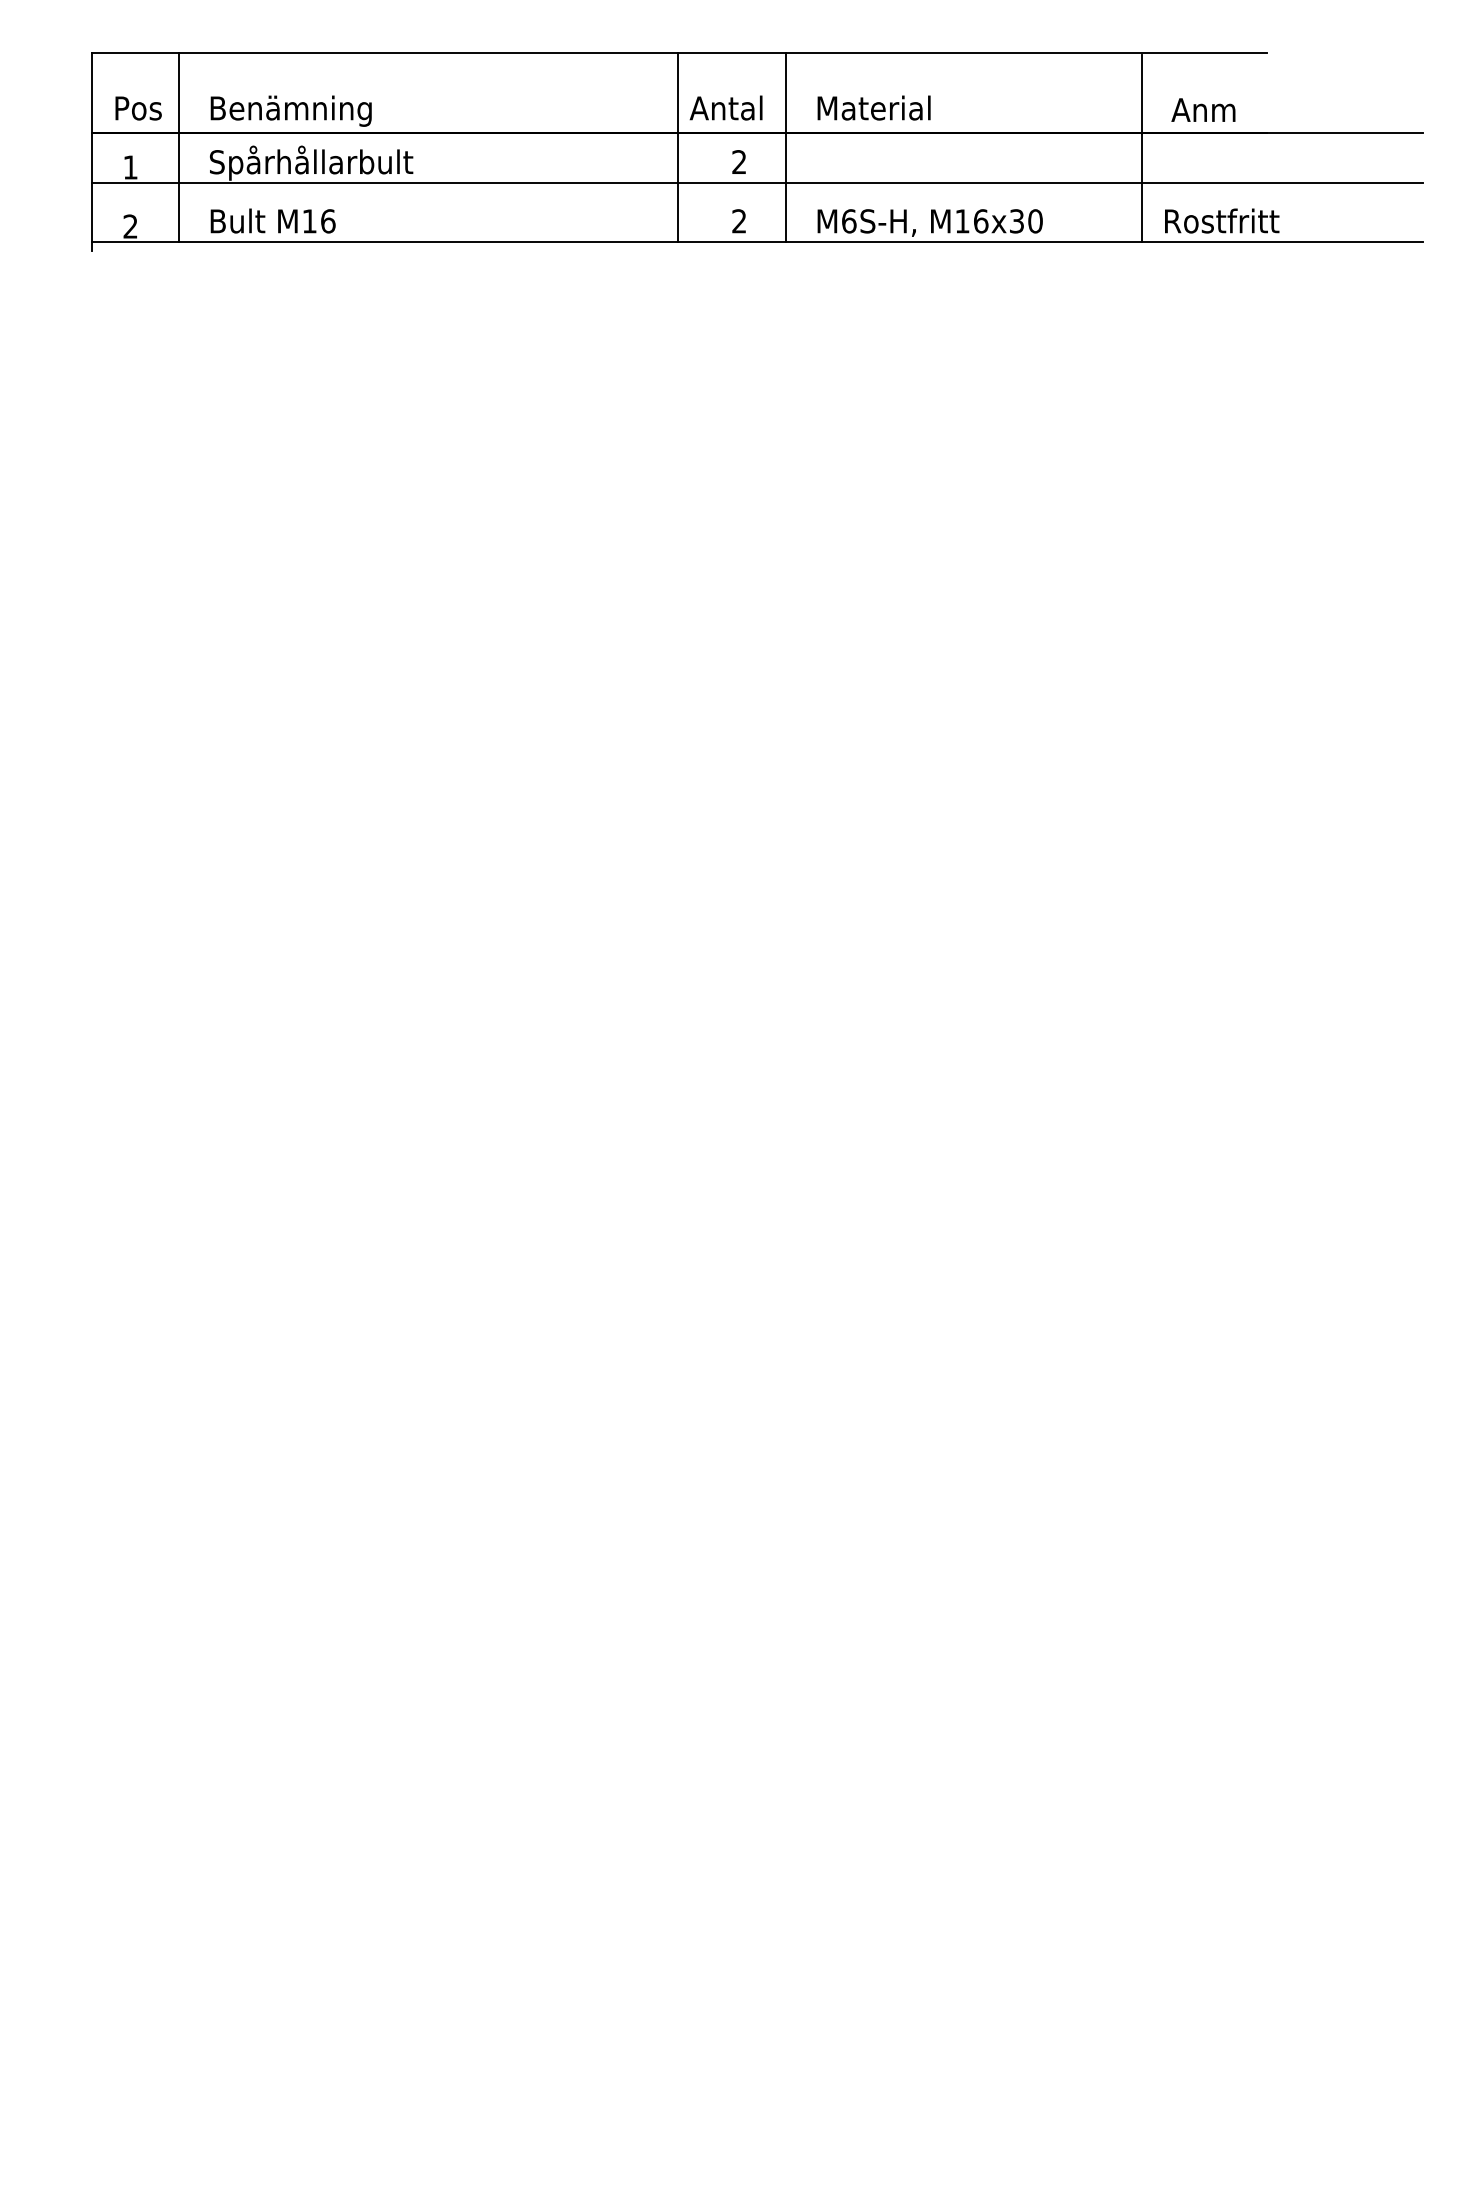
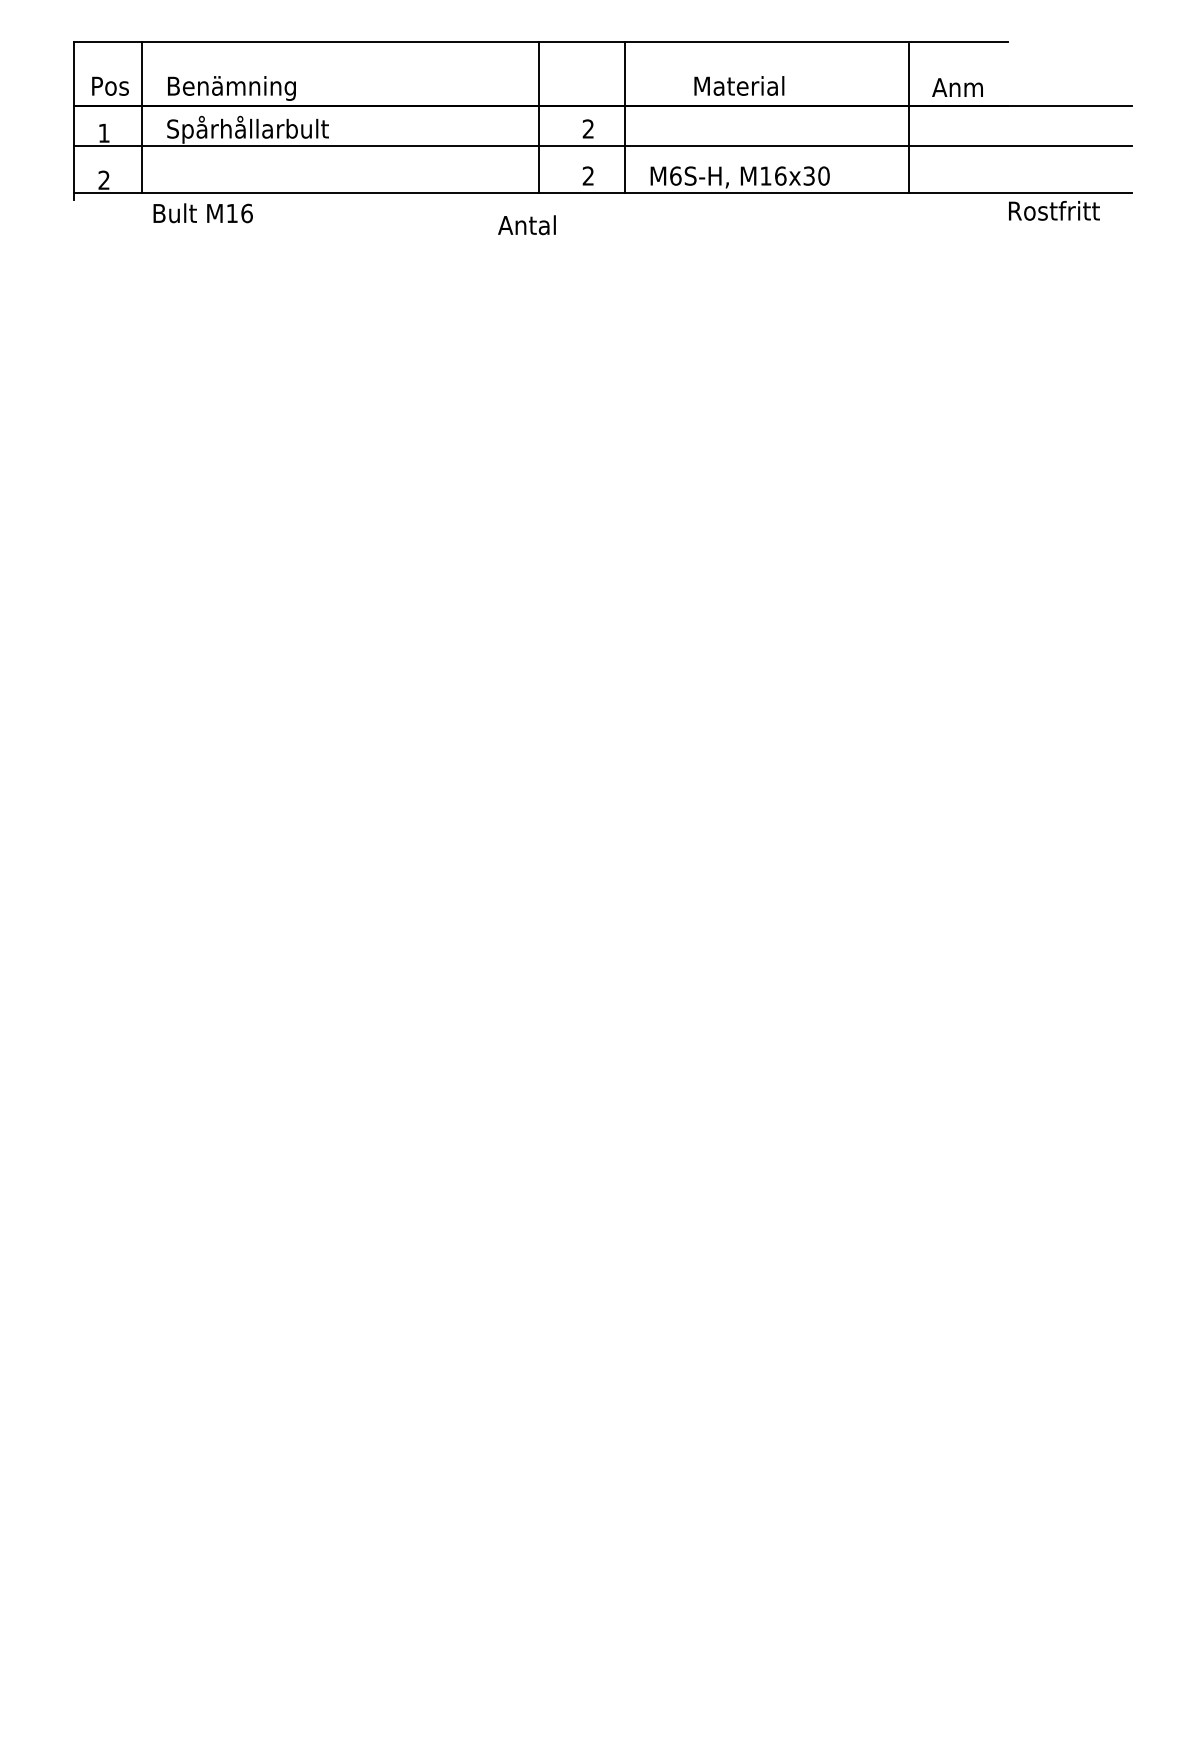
text: (725, 107) -> (526, 224), moved
text: (873, 107) -> (738, 85), moved
text: (272, 220) -> (202, 212), moved
text: (1222, 220) -> (1054, 210), moved

